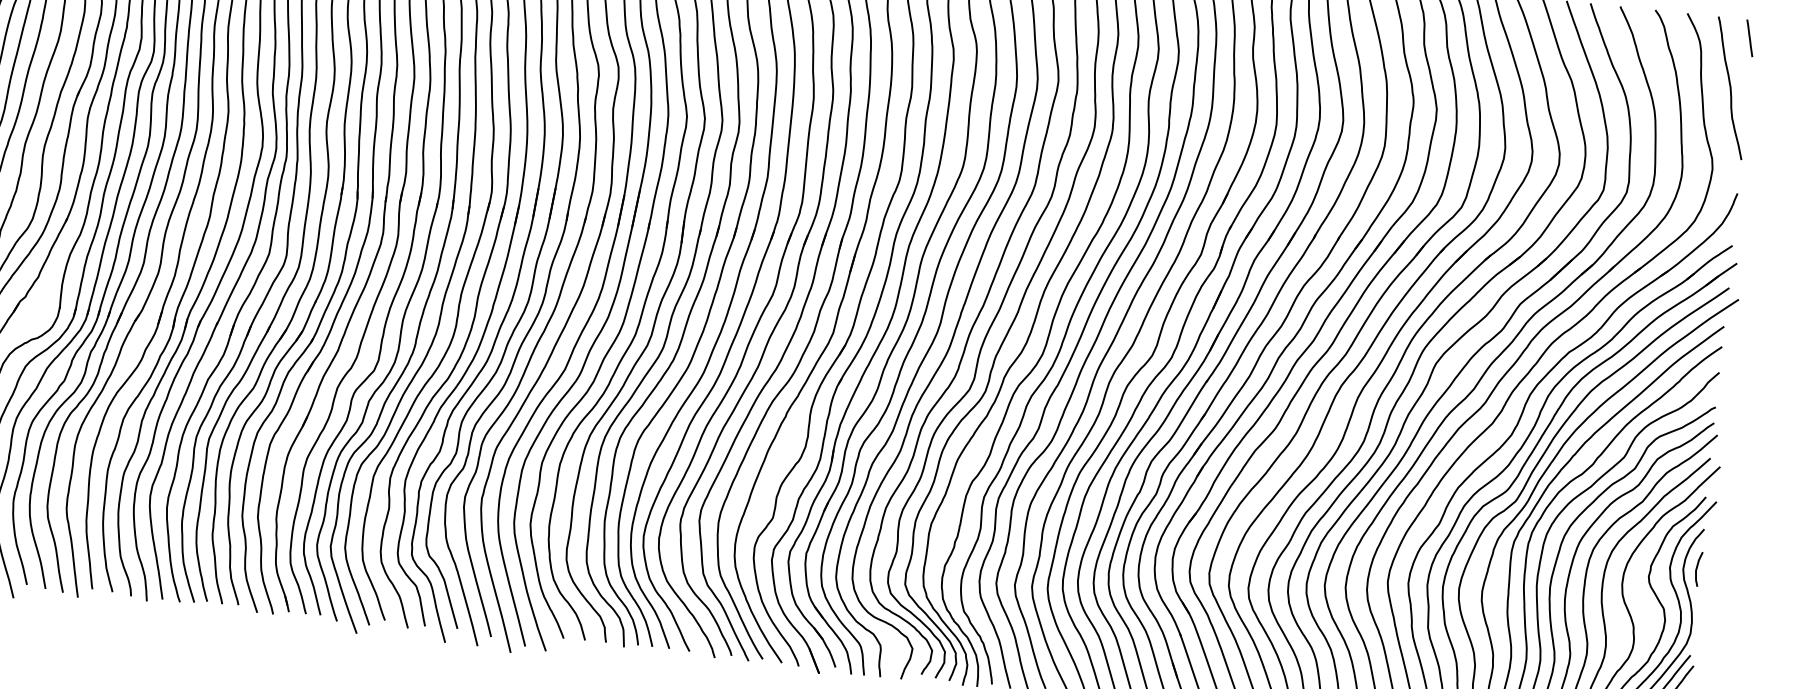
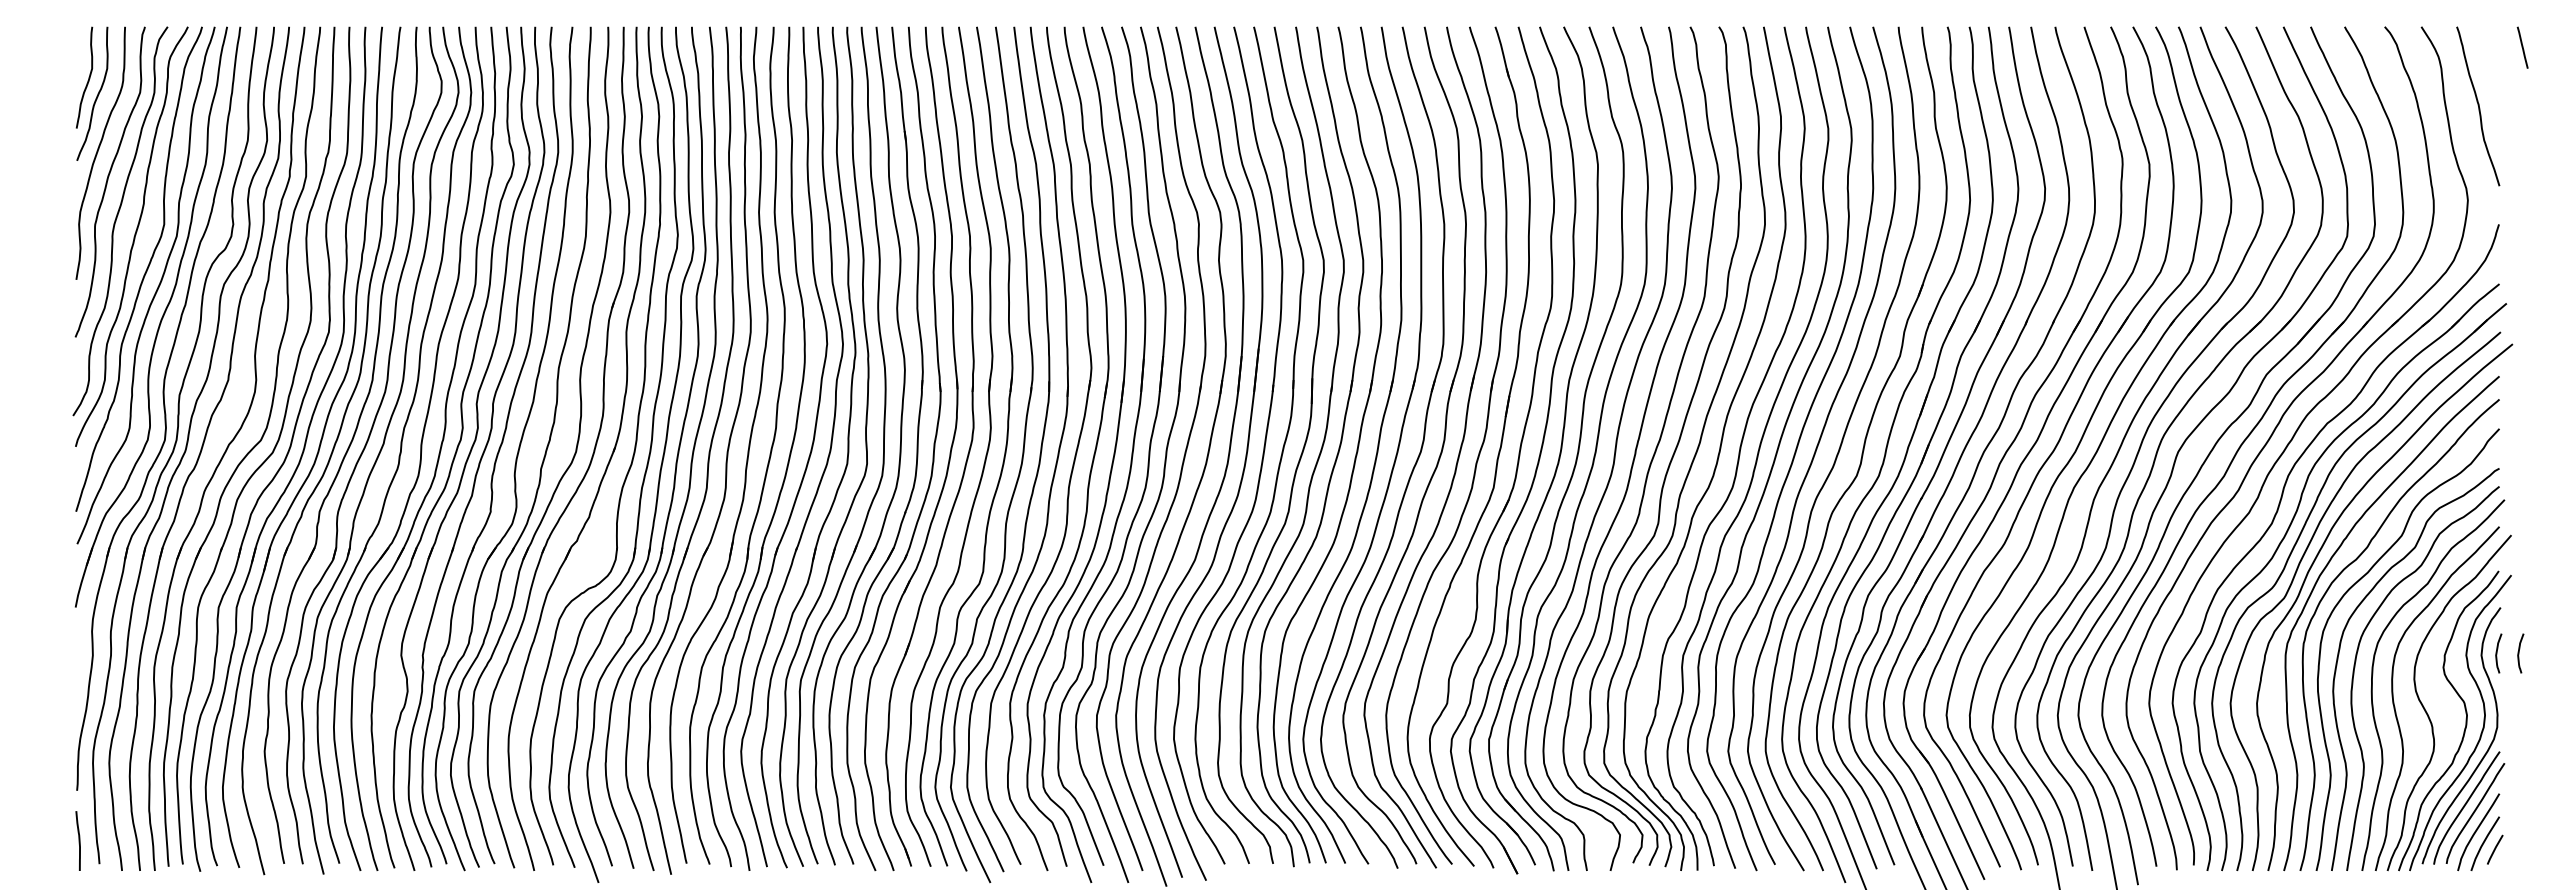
line: (1749, 38) -> (2522, 47), moved
curve: (1716, 571) -> (2519, 653), added

